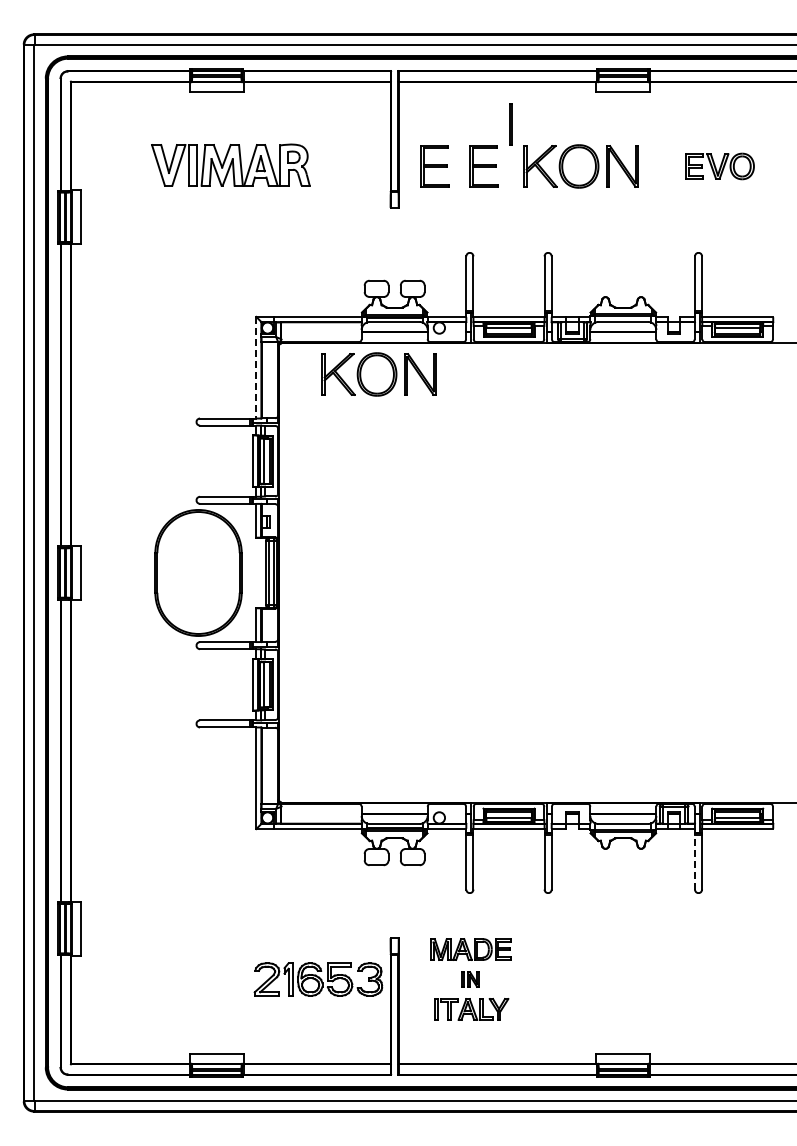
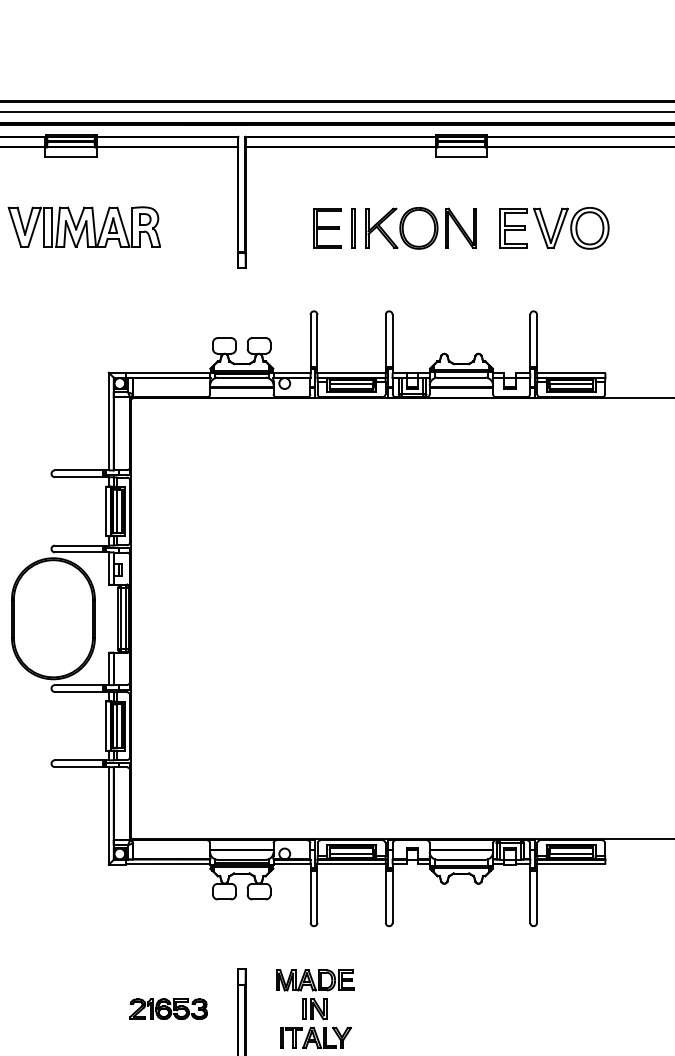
line: (510, 124) -> (353, 228), moved
part: (434, 166) -> (280, 228), removed
part: (719, 166) -> (553, 228), size x1.67
line: (256, 367) -> (109, 421), dashed -> solid
part: (378, 374) -> (226, 428), removed
line: (694, 858) -> (529, 892), dashed -> solid
part: (318, 979) -> (168, 1009), size x0.62
part: (470, 979) -> (314, 1009), size x1.43

